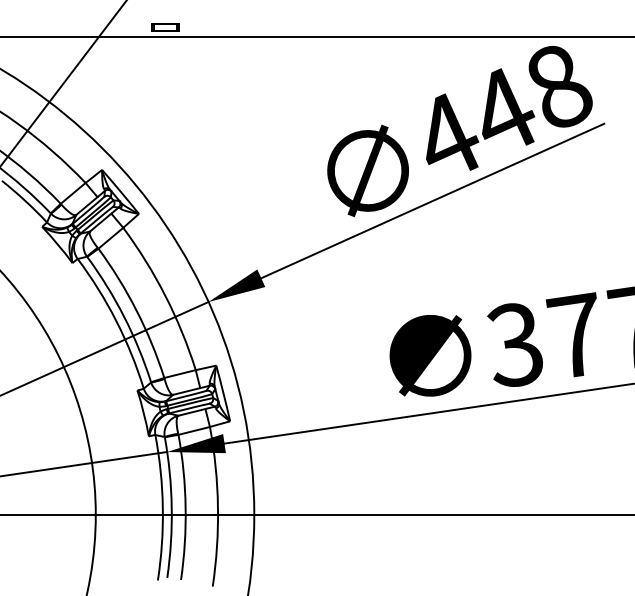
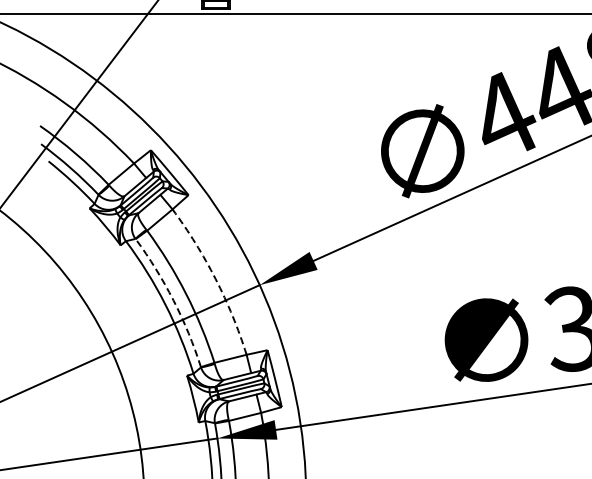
arc: (165, 295) -> (215, 278), solid -> dashed
arc: (124, 316) -> (173, 299), solid -> dashed

